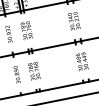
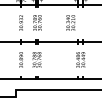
text: (73, 20) -> (70, 22), moved

